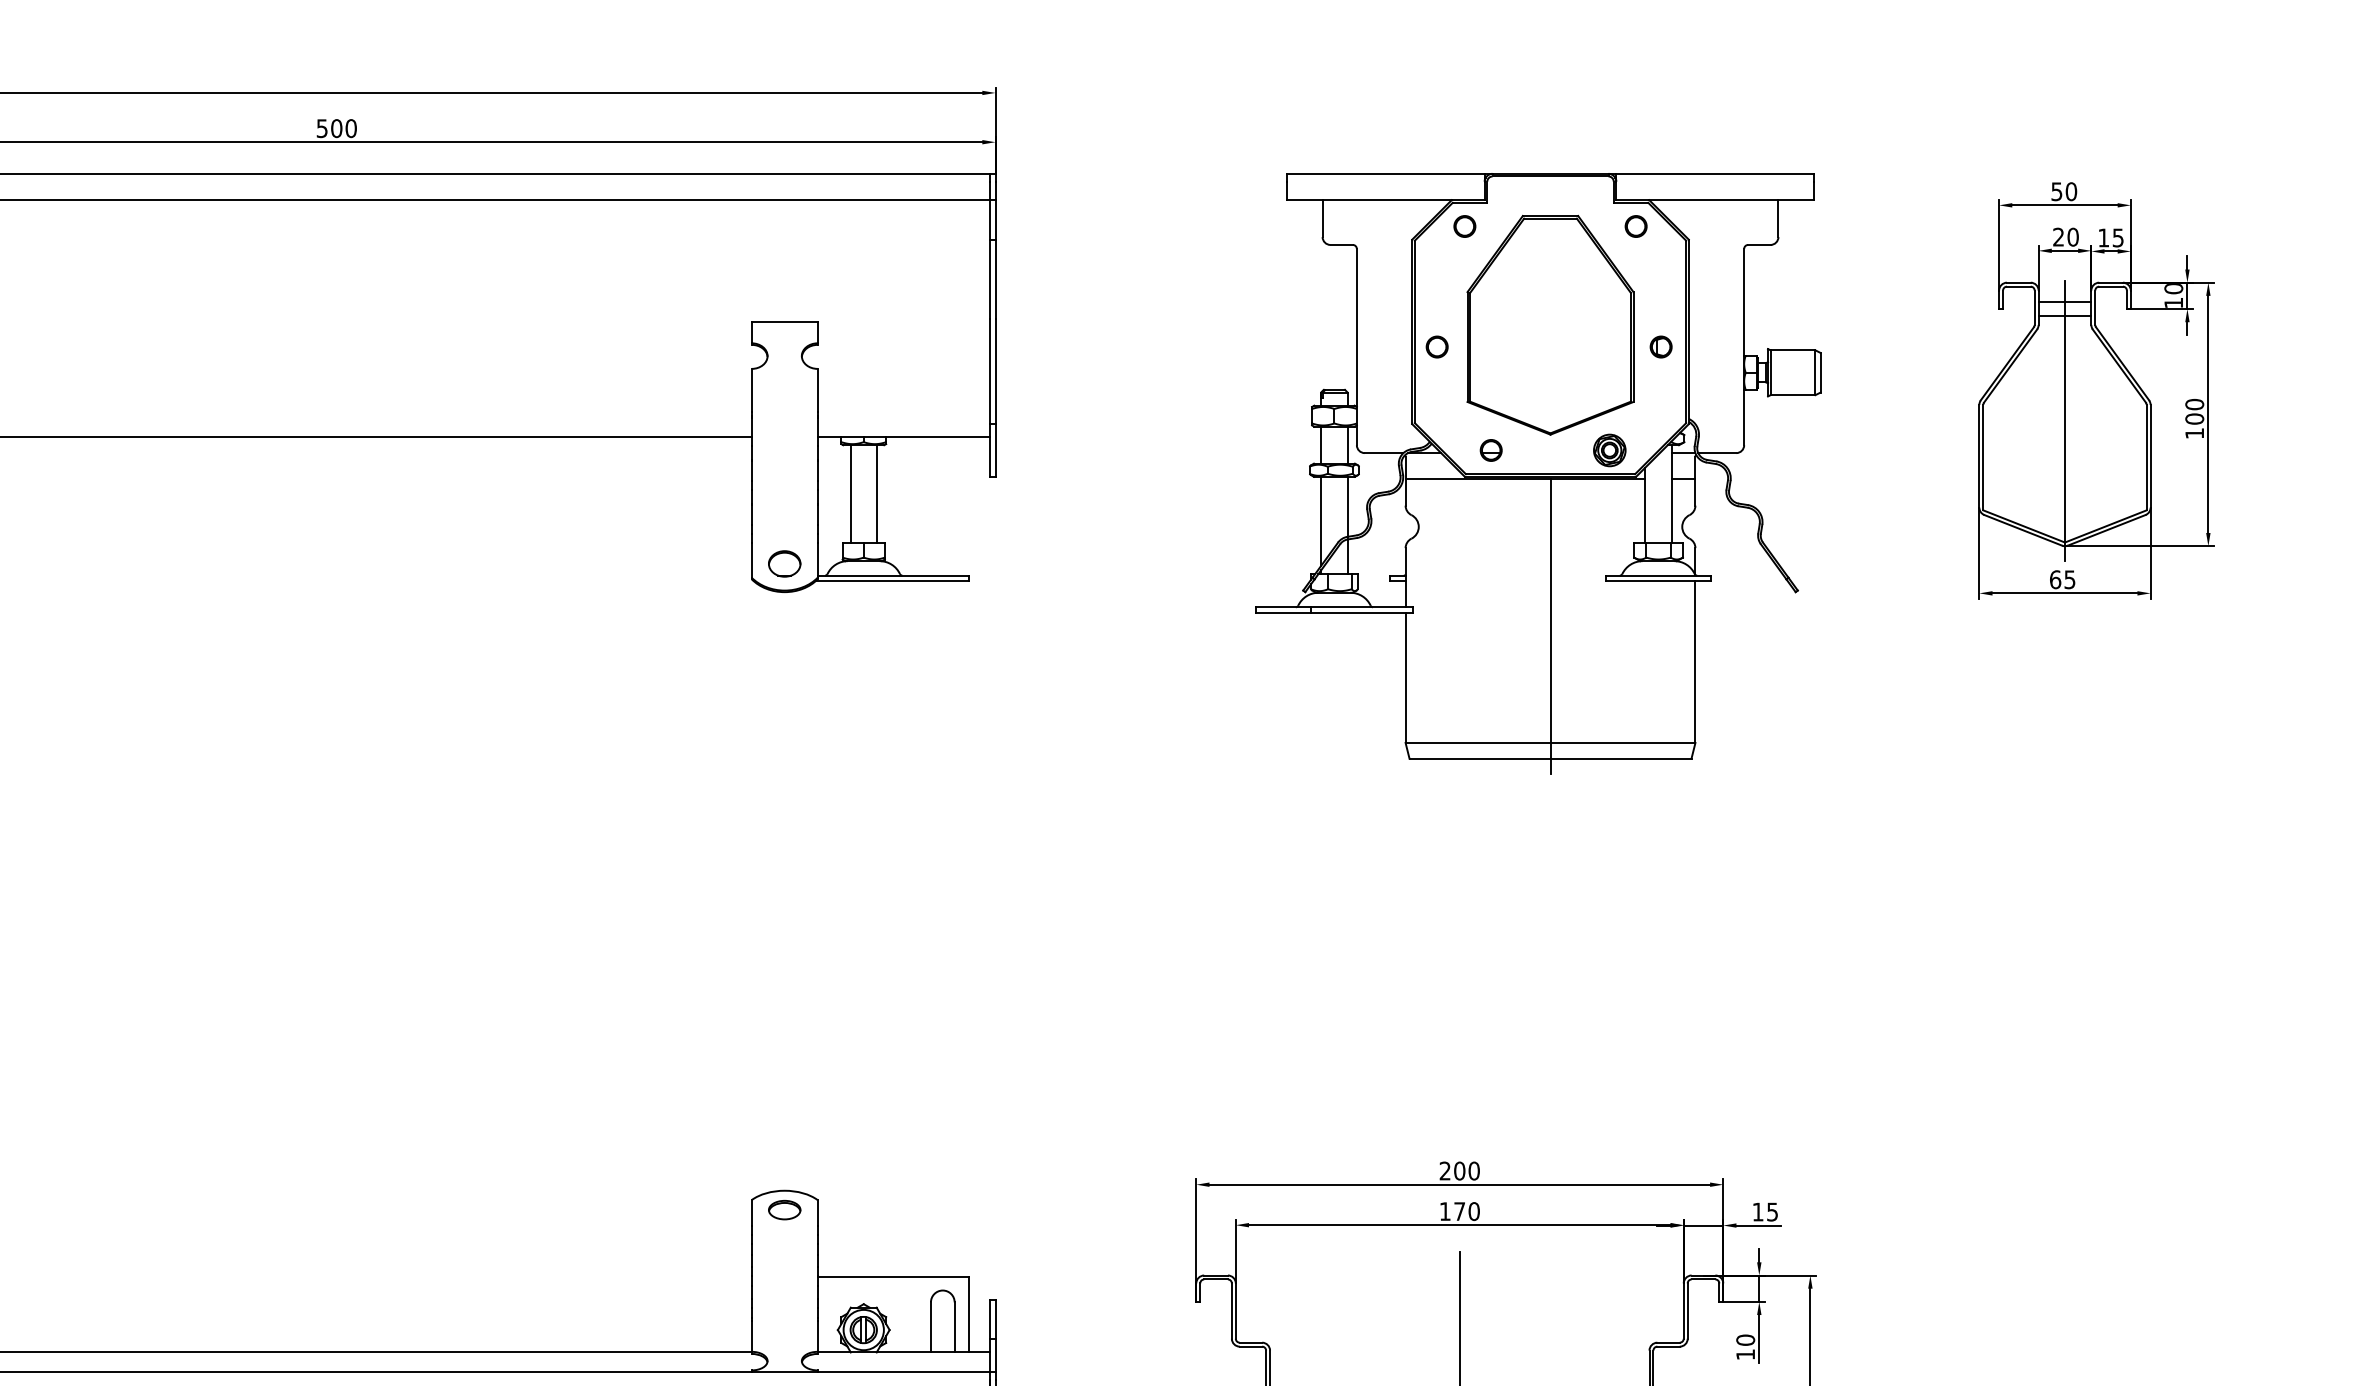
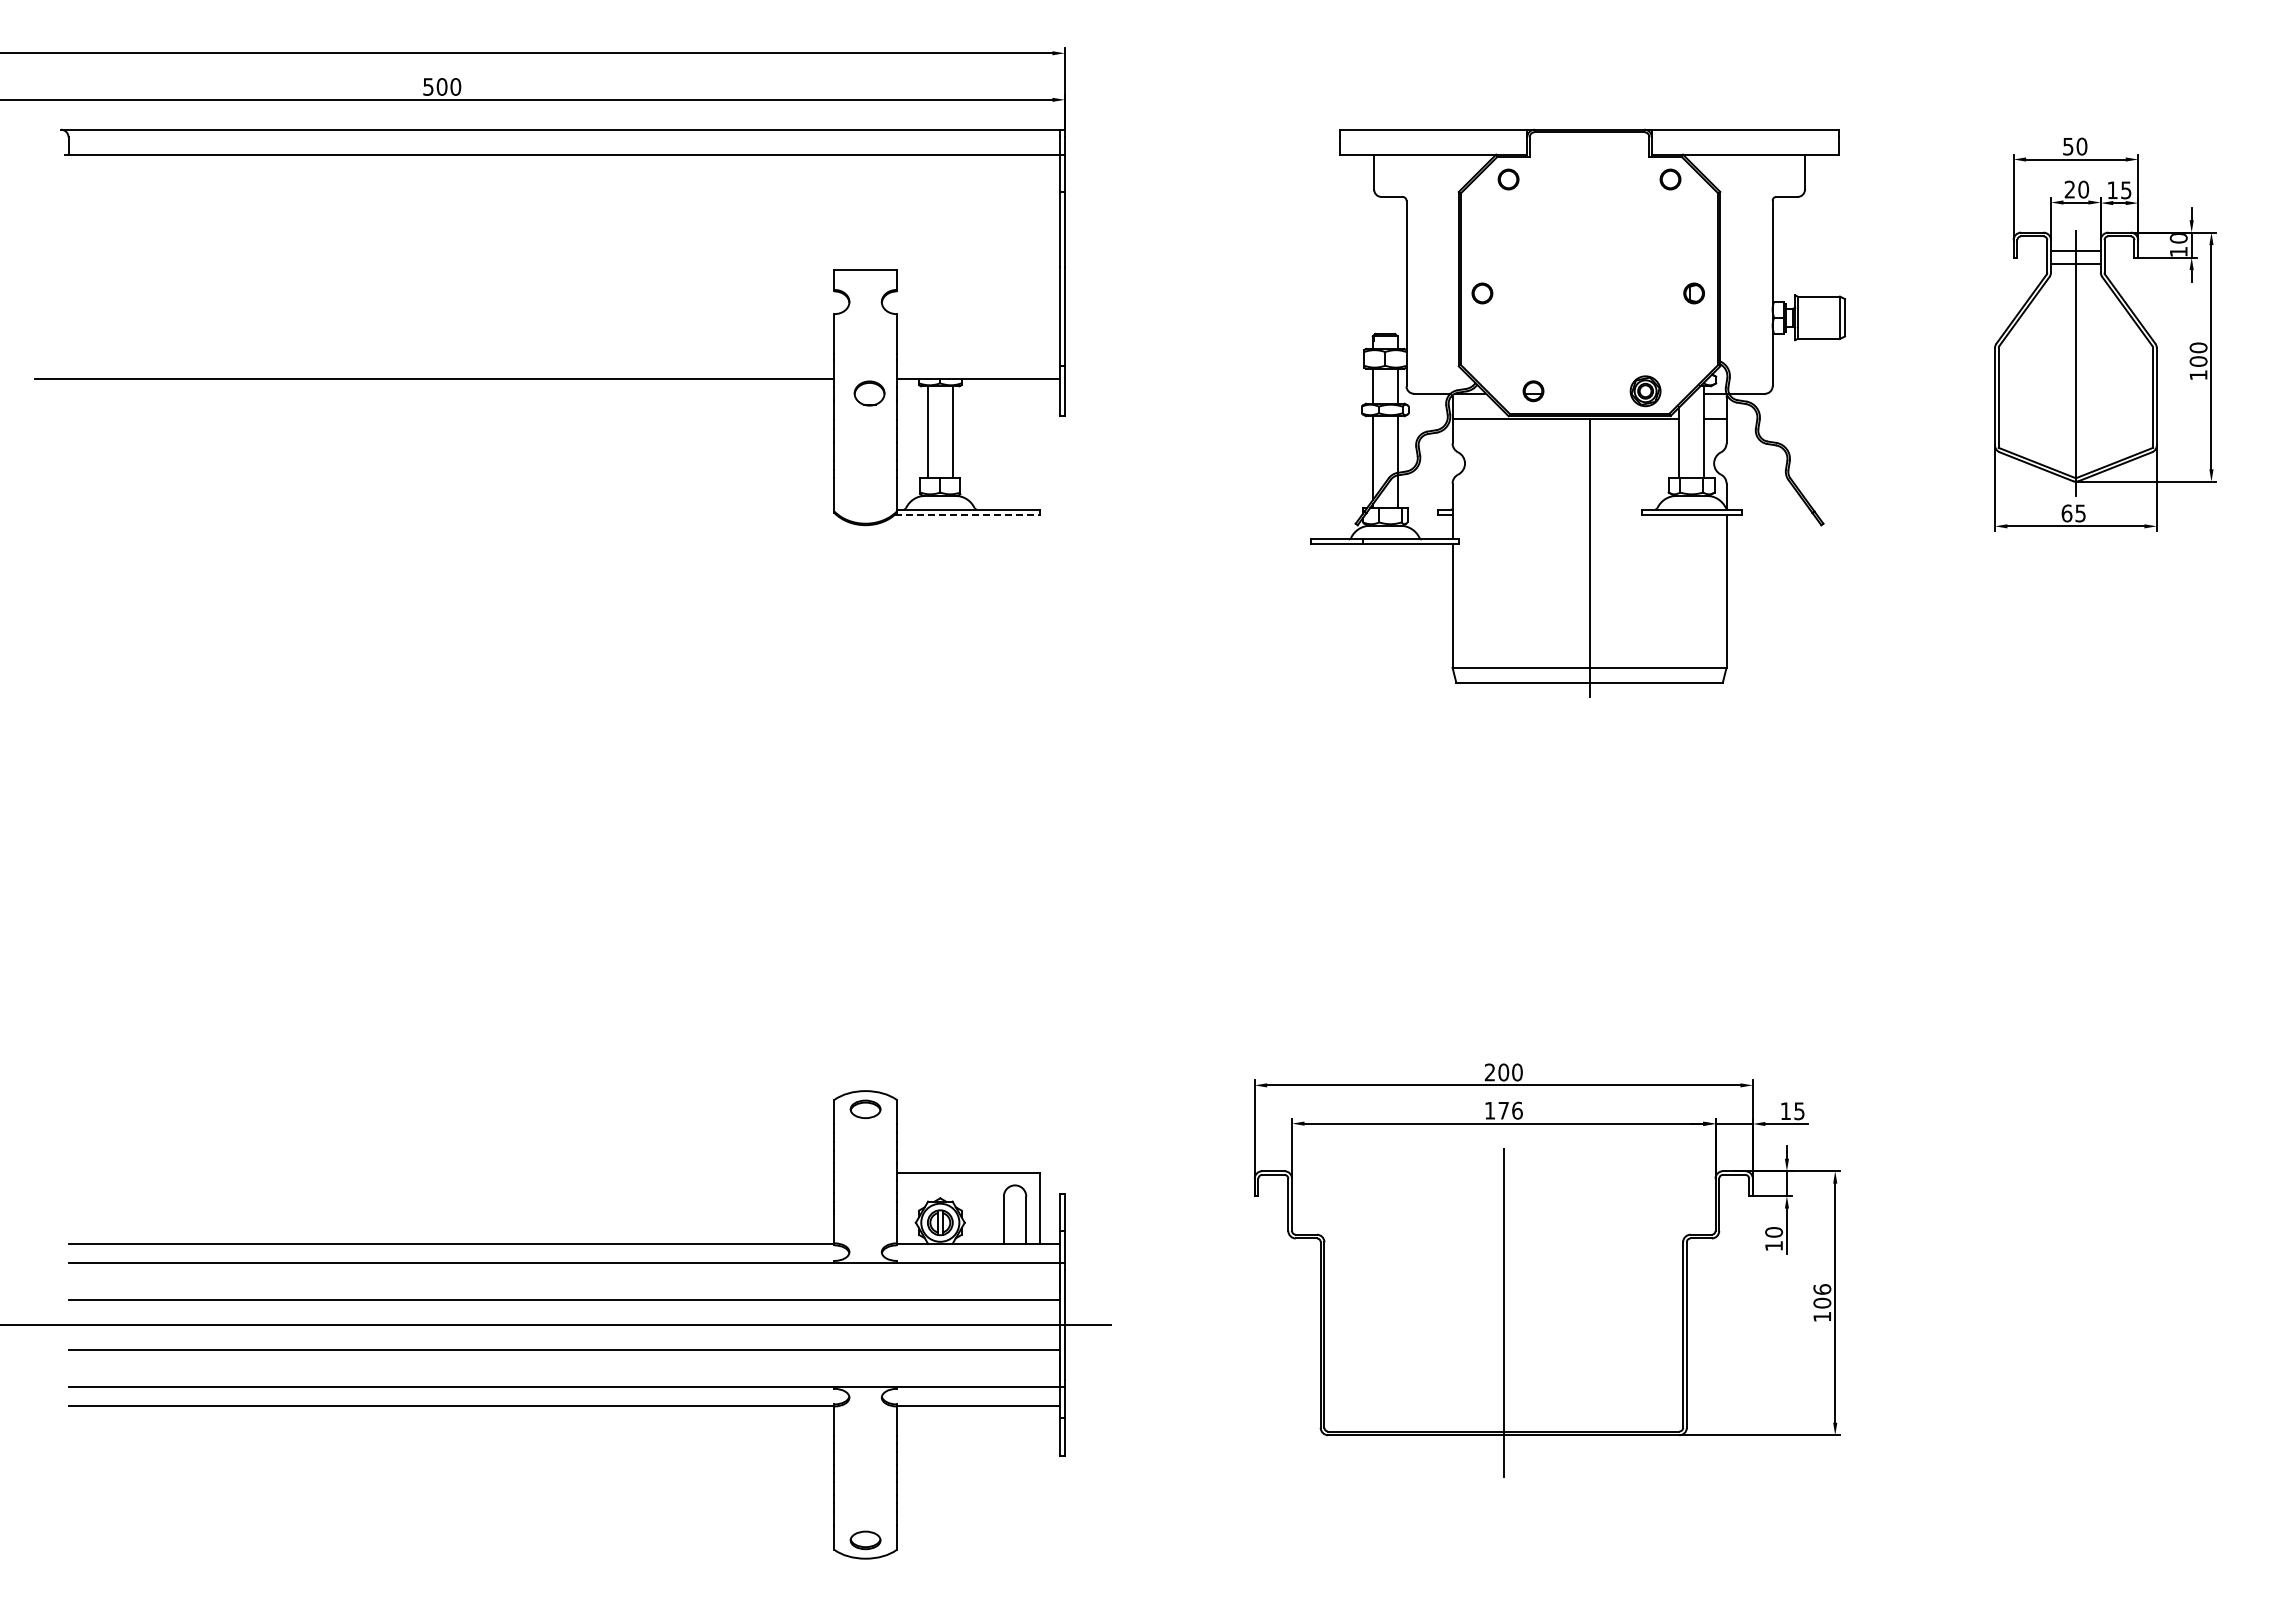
part: (1550, 324) -> (1589, 272), removed
part: (784, 563) -> (869, 393), moved
line: (893, 580) -> (968, 514), solid -> dashed
text: (1474, 1211) -> (1517, 1110), 170 -> 176

